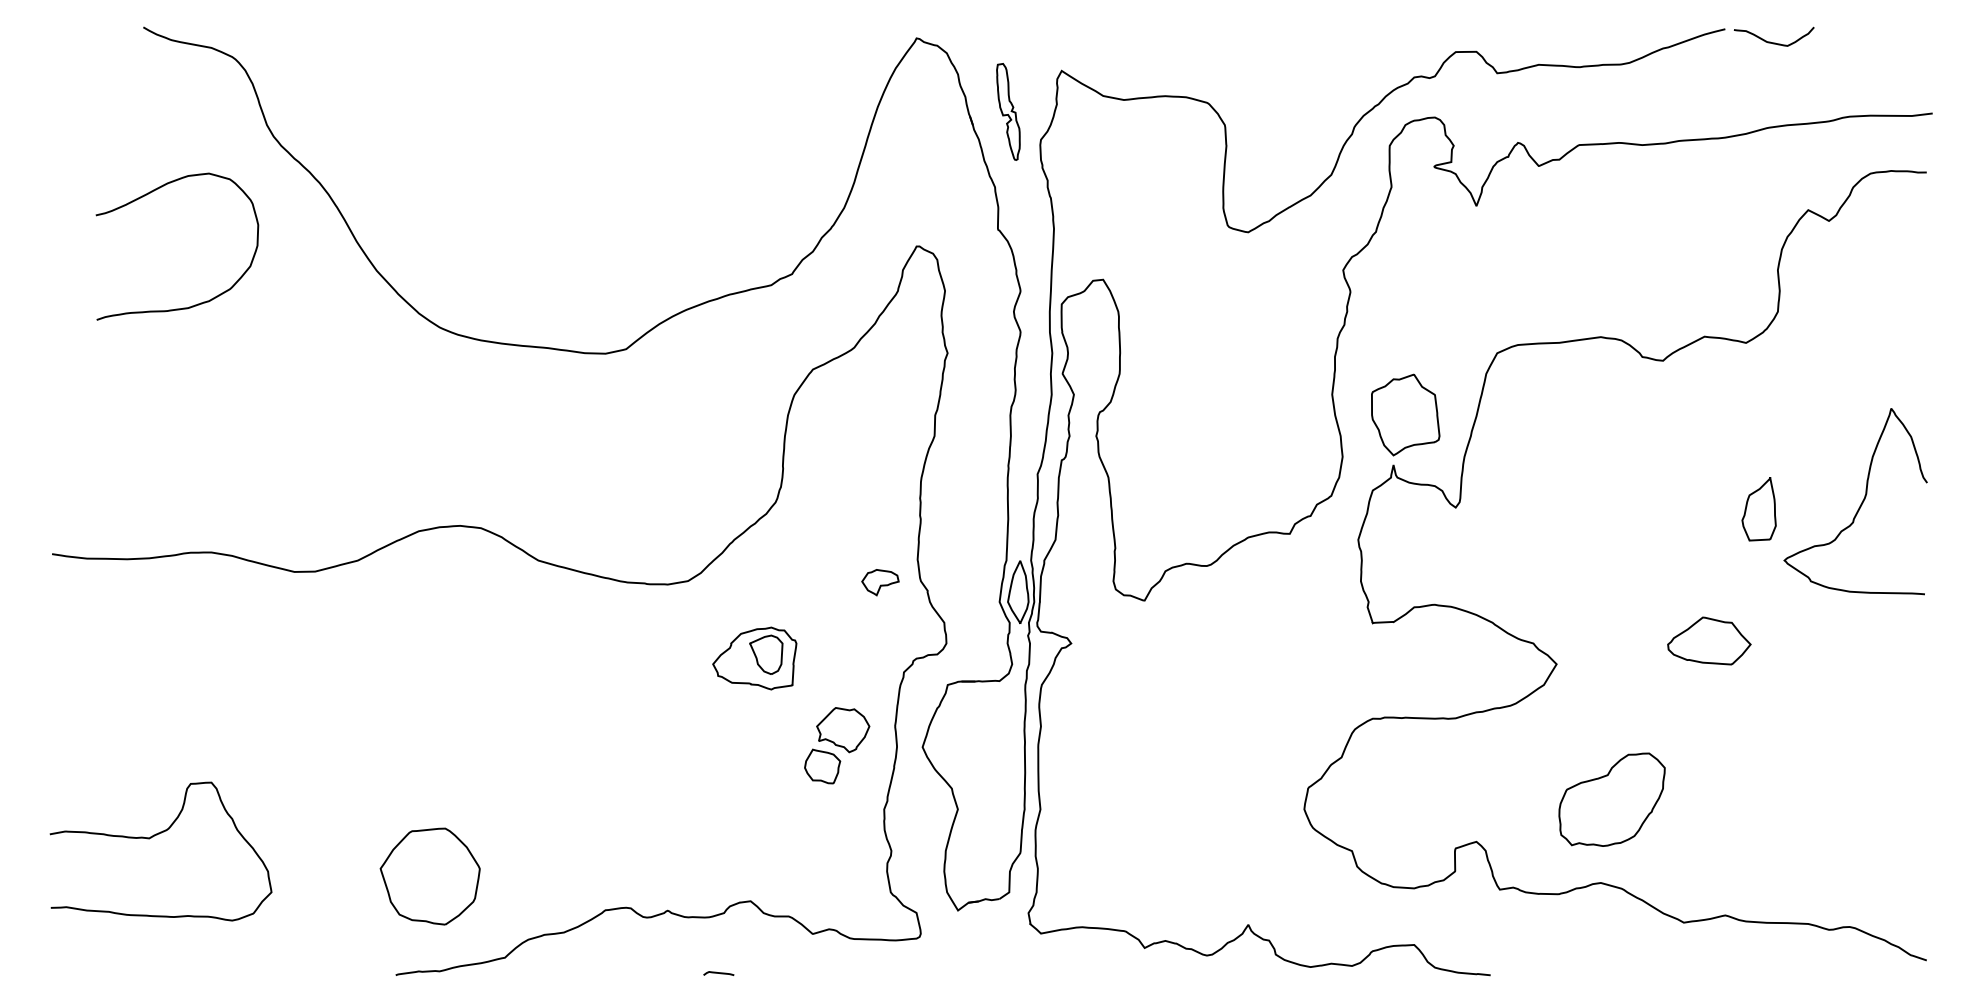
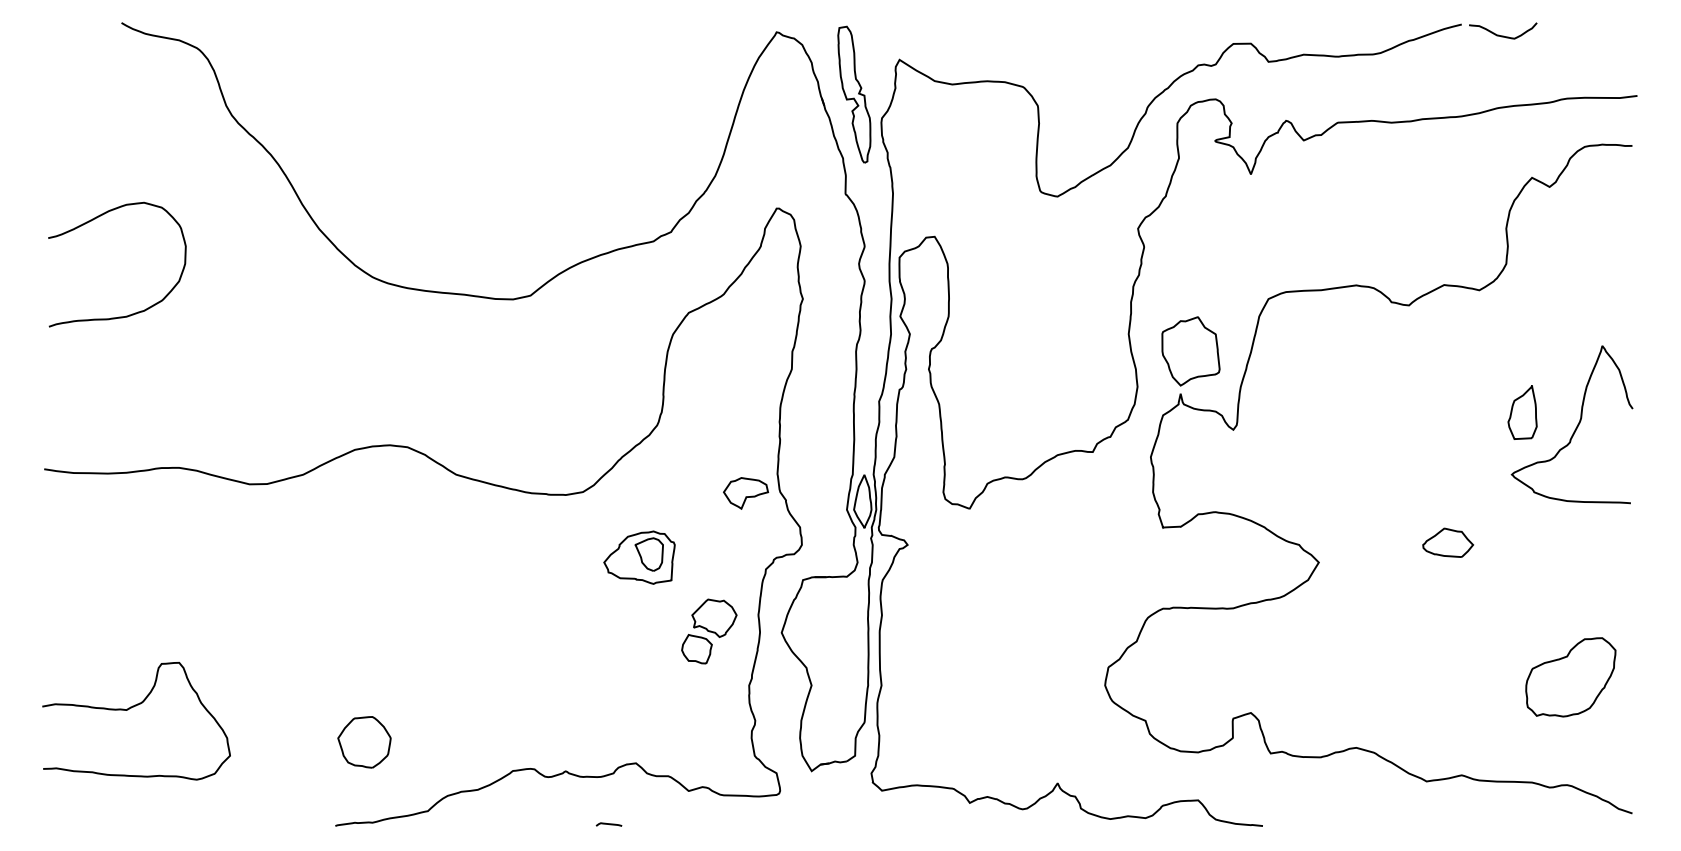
part: (1008, 111) -> (854, 94), size x1.67
curve: (150, 193) -> (94, 219), moved
part: (1758, 509) -> (1522, 412), moved
part: (880, 582) -> (746, 493), size x1.43
part: (1708, 640) -> (1447, 542), size x0.71
part: (1611, 799) -> (1570, 677), moved
part: (429, 876) -> (363, 742), size x0.62

